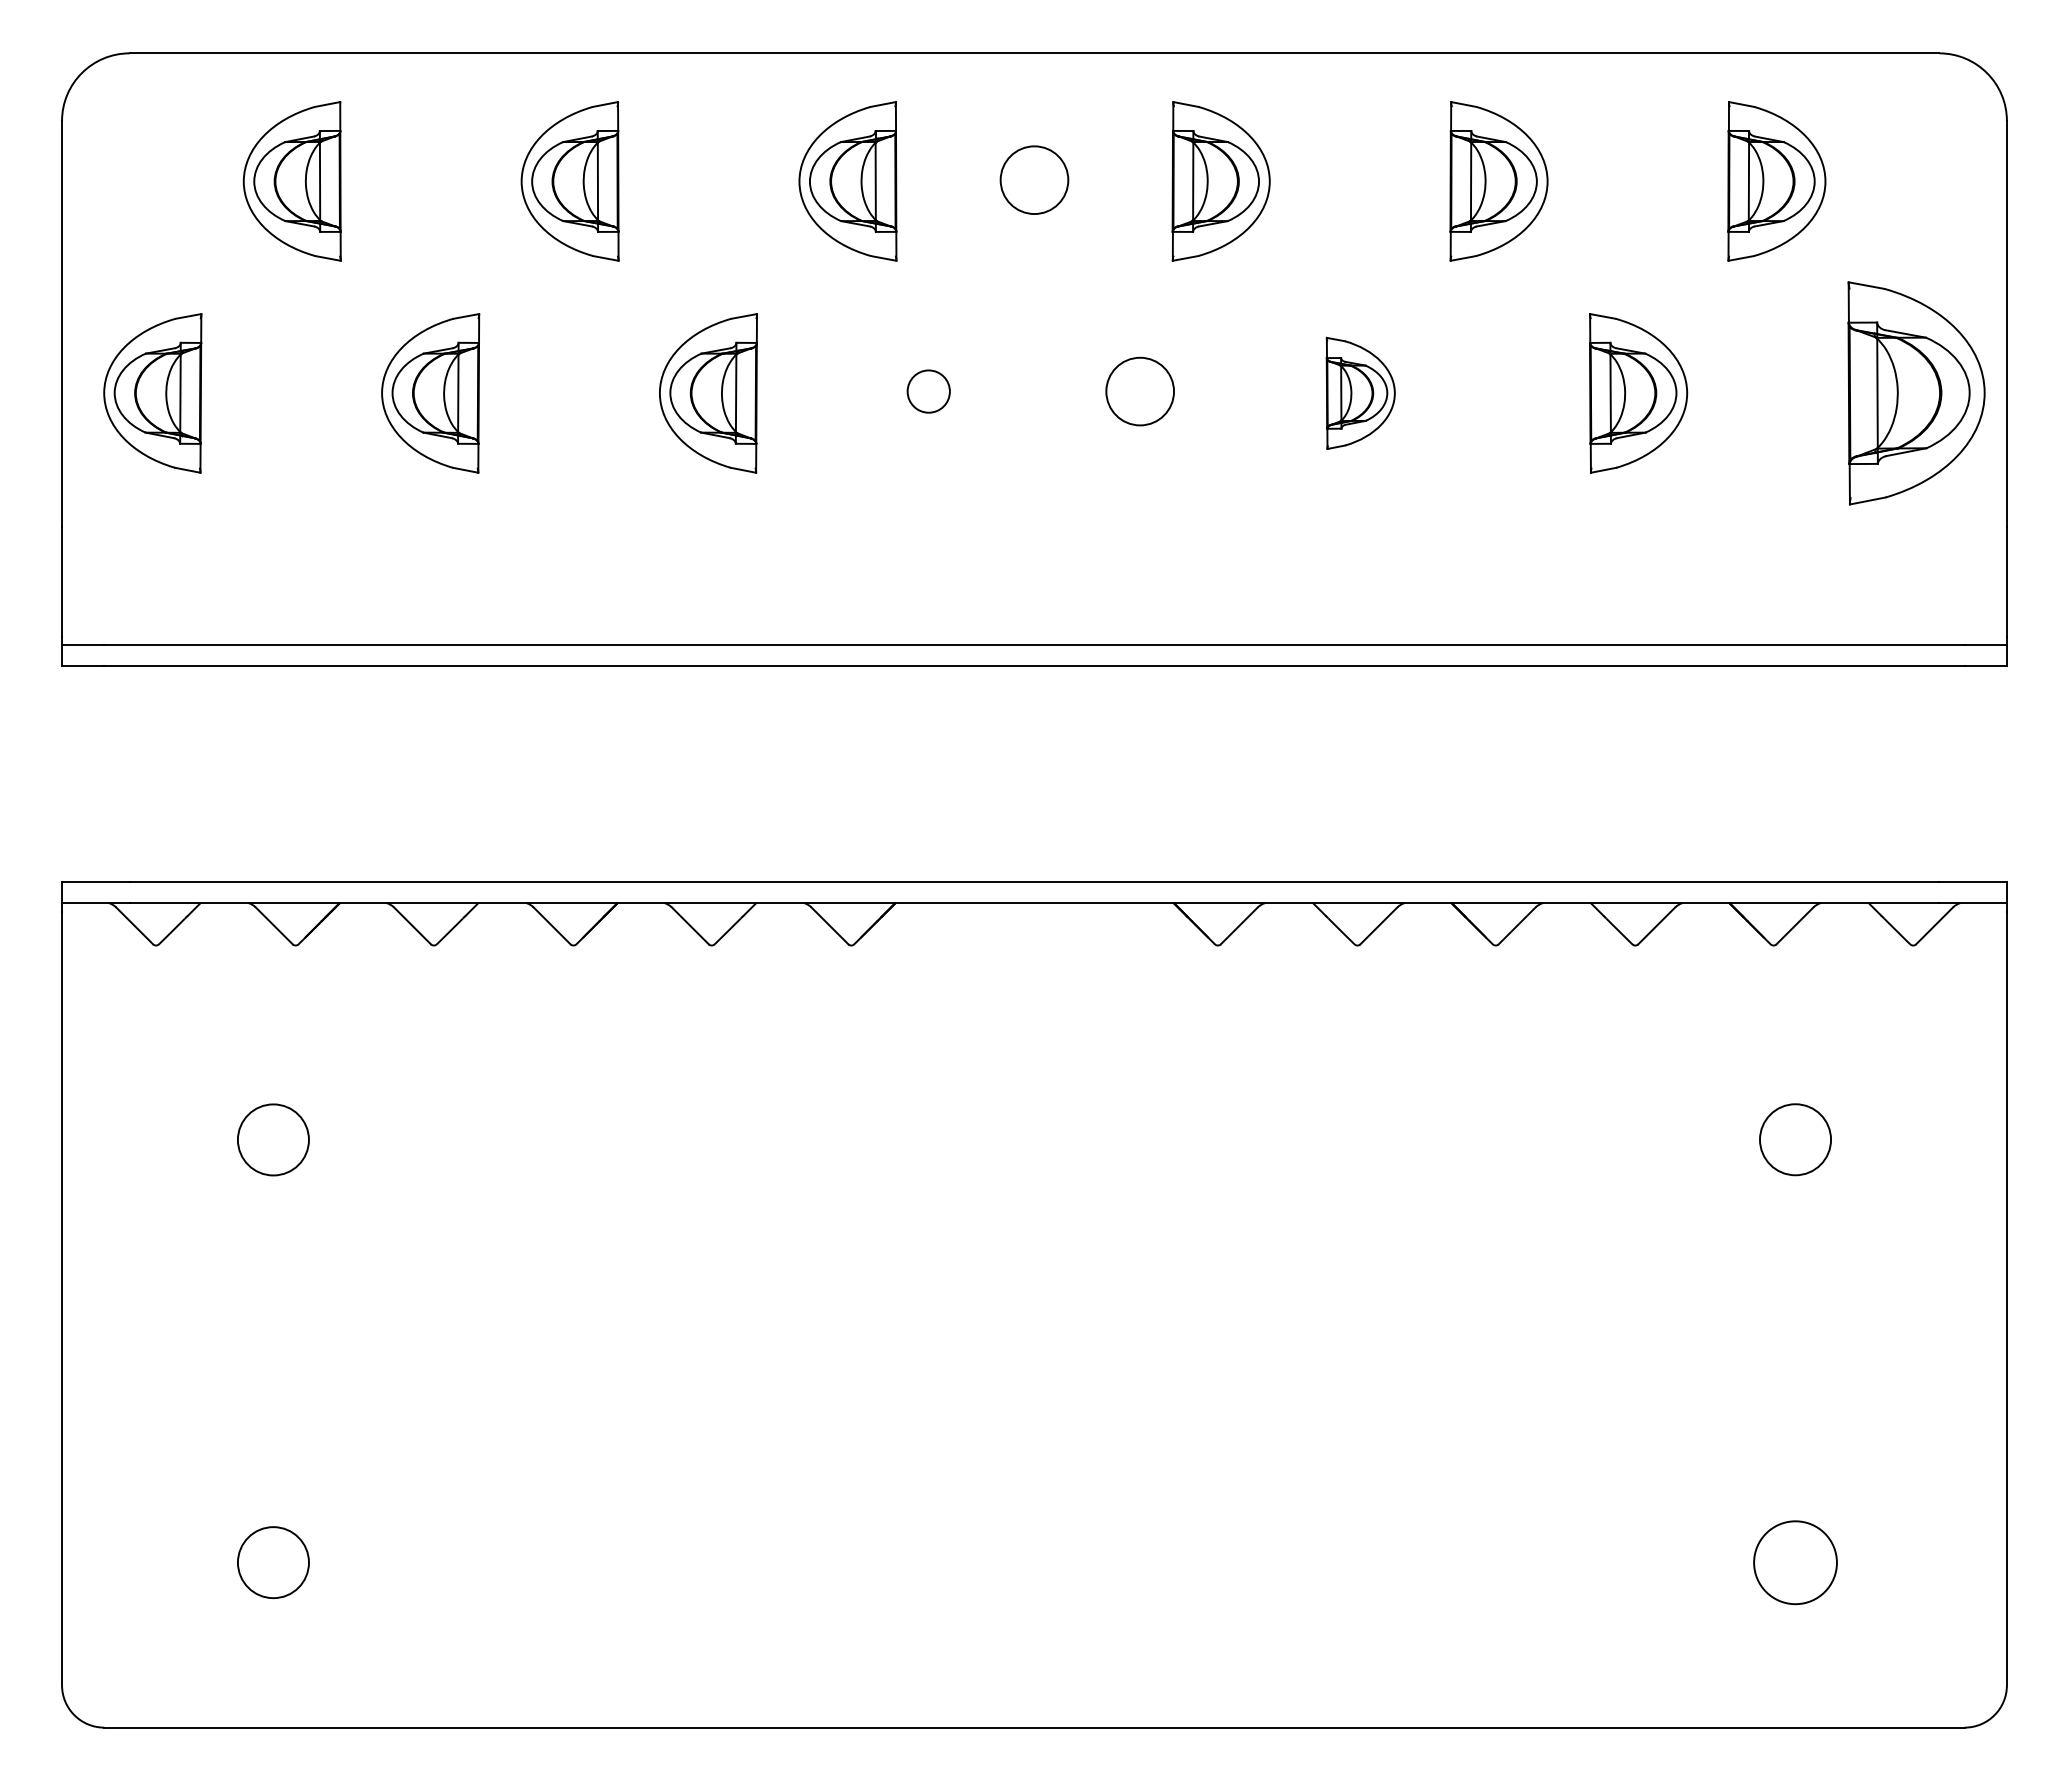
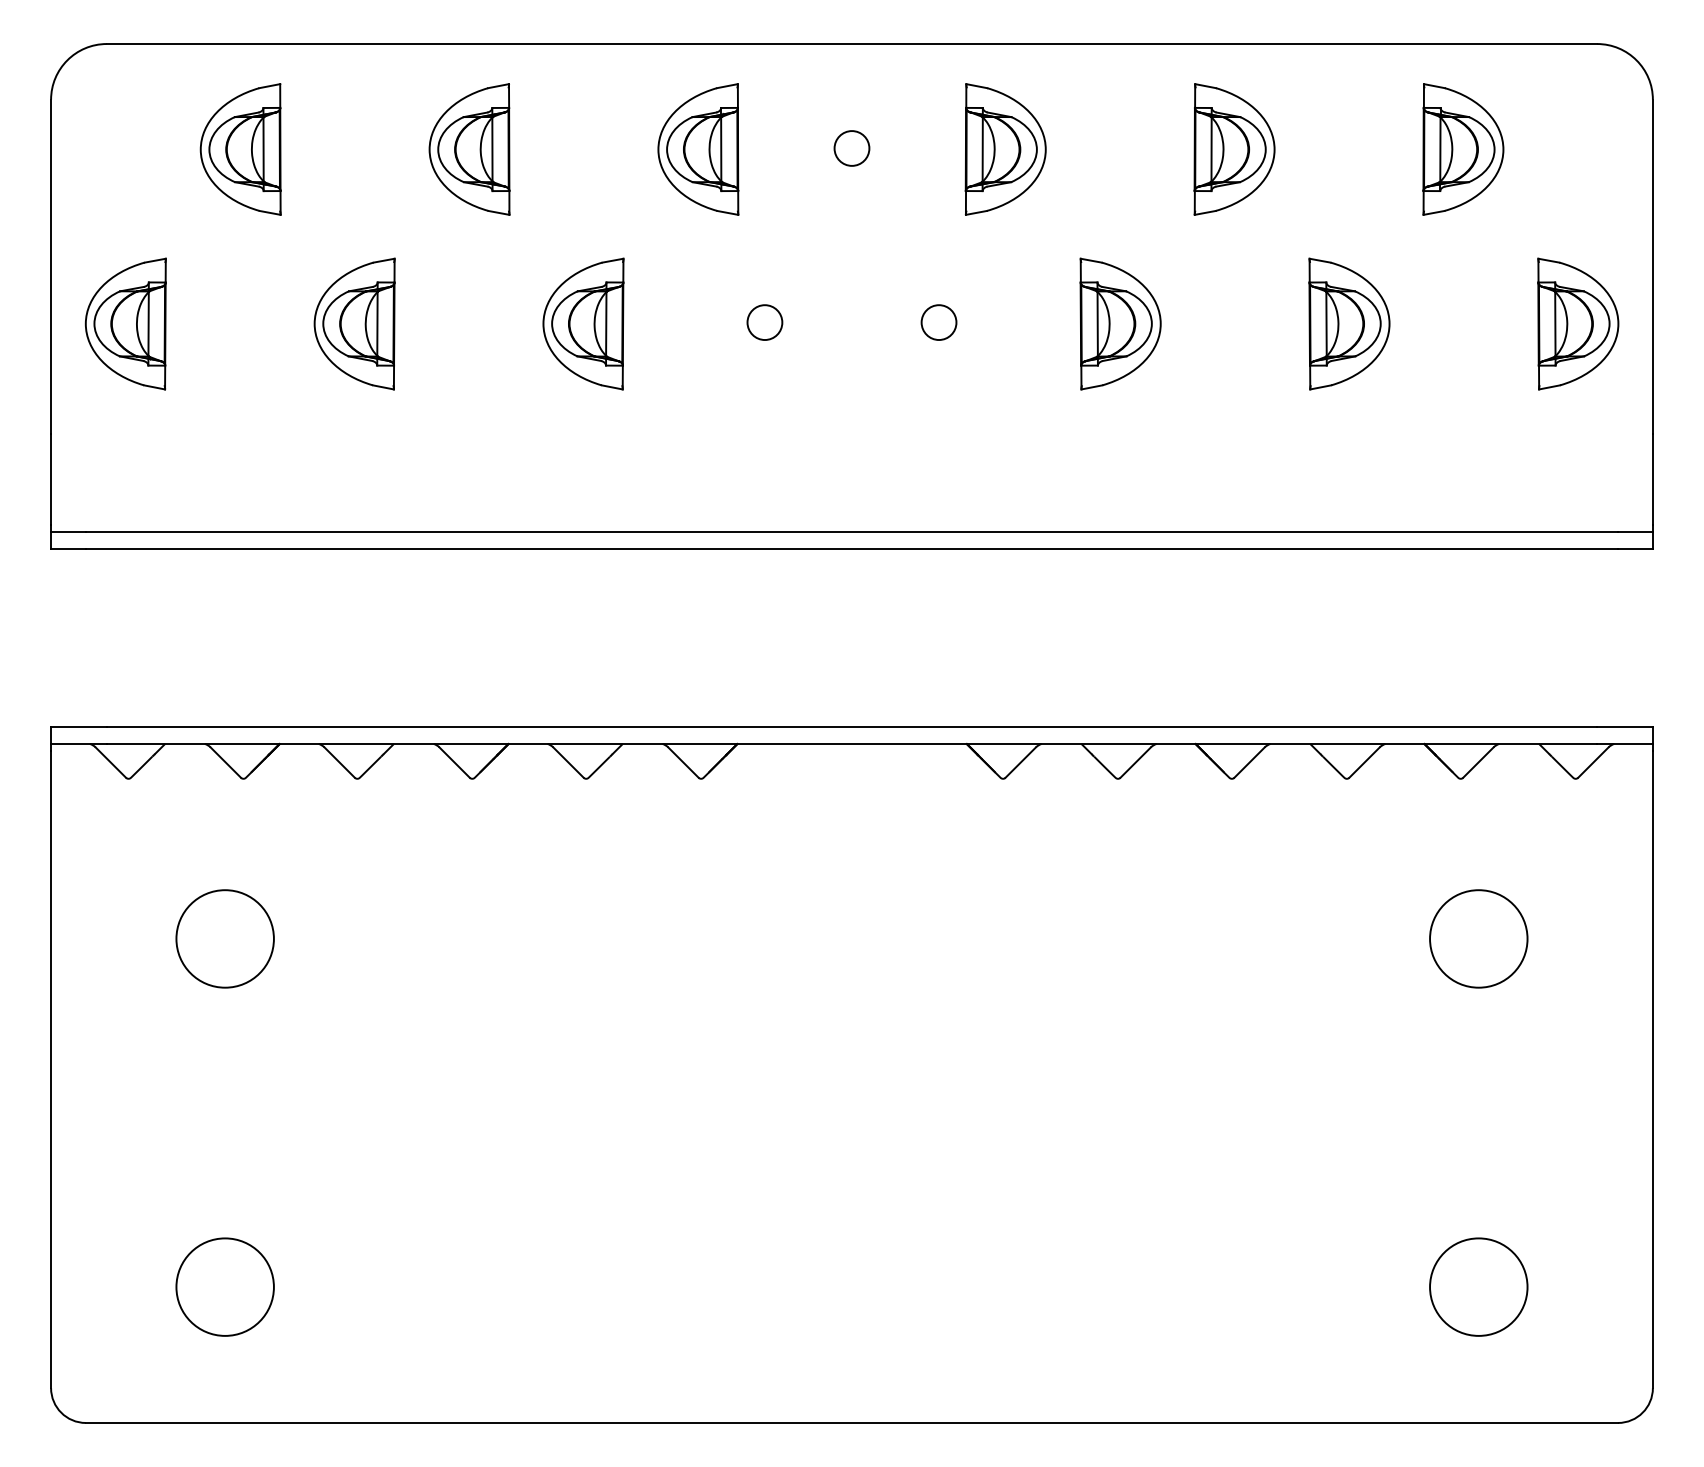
circle: (1034, 180) -> (852, 148), size x0.62
circle: (1140, 391) -> (939, 322), size x0.62
part: (1360, 393) -> (1120, 324), size x1.43
part: (1915, 393) -> (1577, 324), size x0.71
circle: (273, 1139) -> (225, 938), size x1.67
circle: (1795, 1139) -> (1478, 938), size x1.67
circle: (273, 1562) -> (225, 1286), size x1.67
circle: (1795, 1562) -> (1478, 1286), size x1.43

